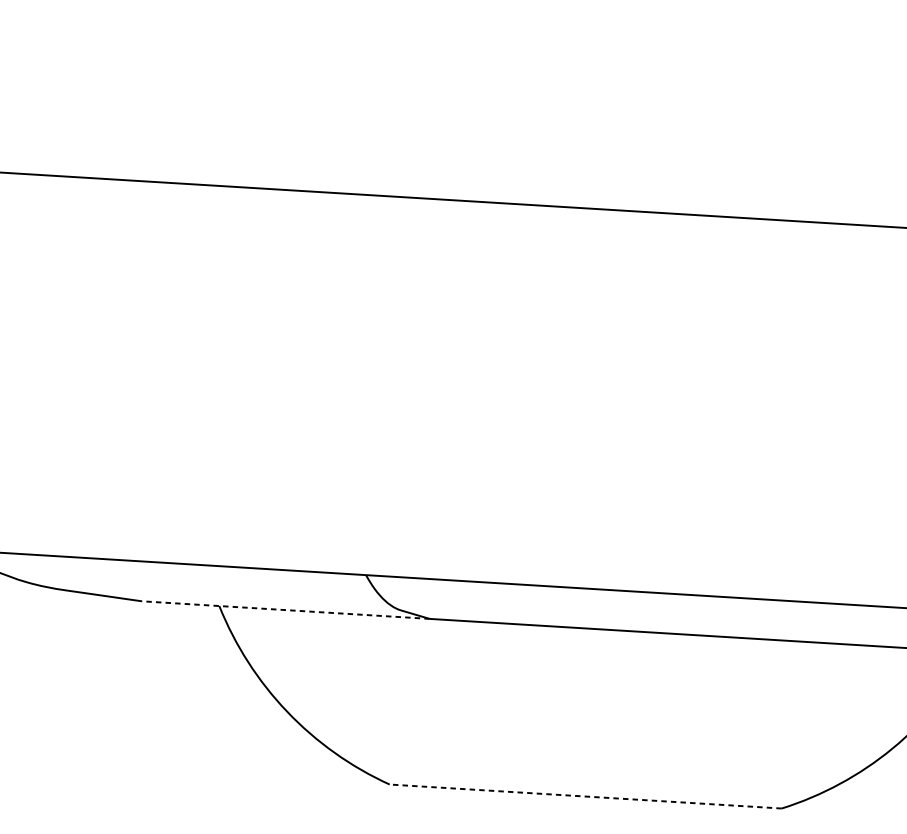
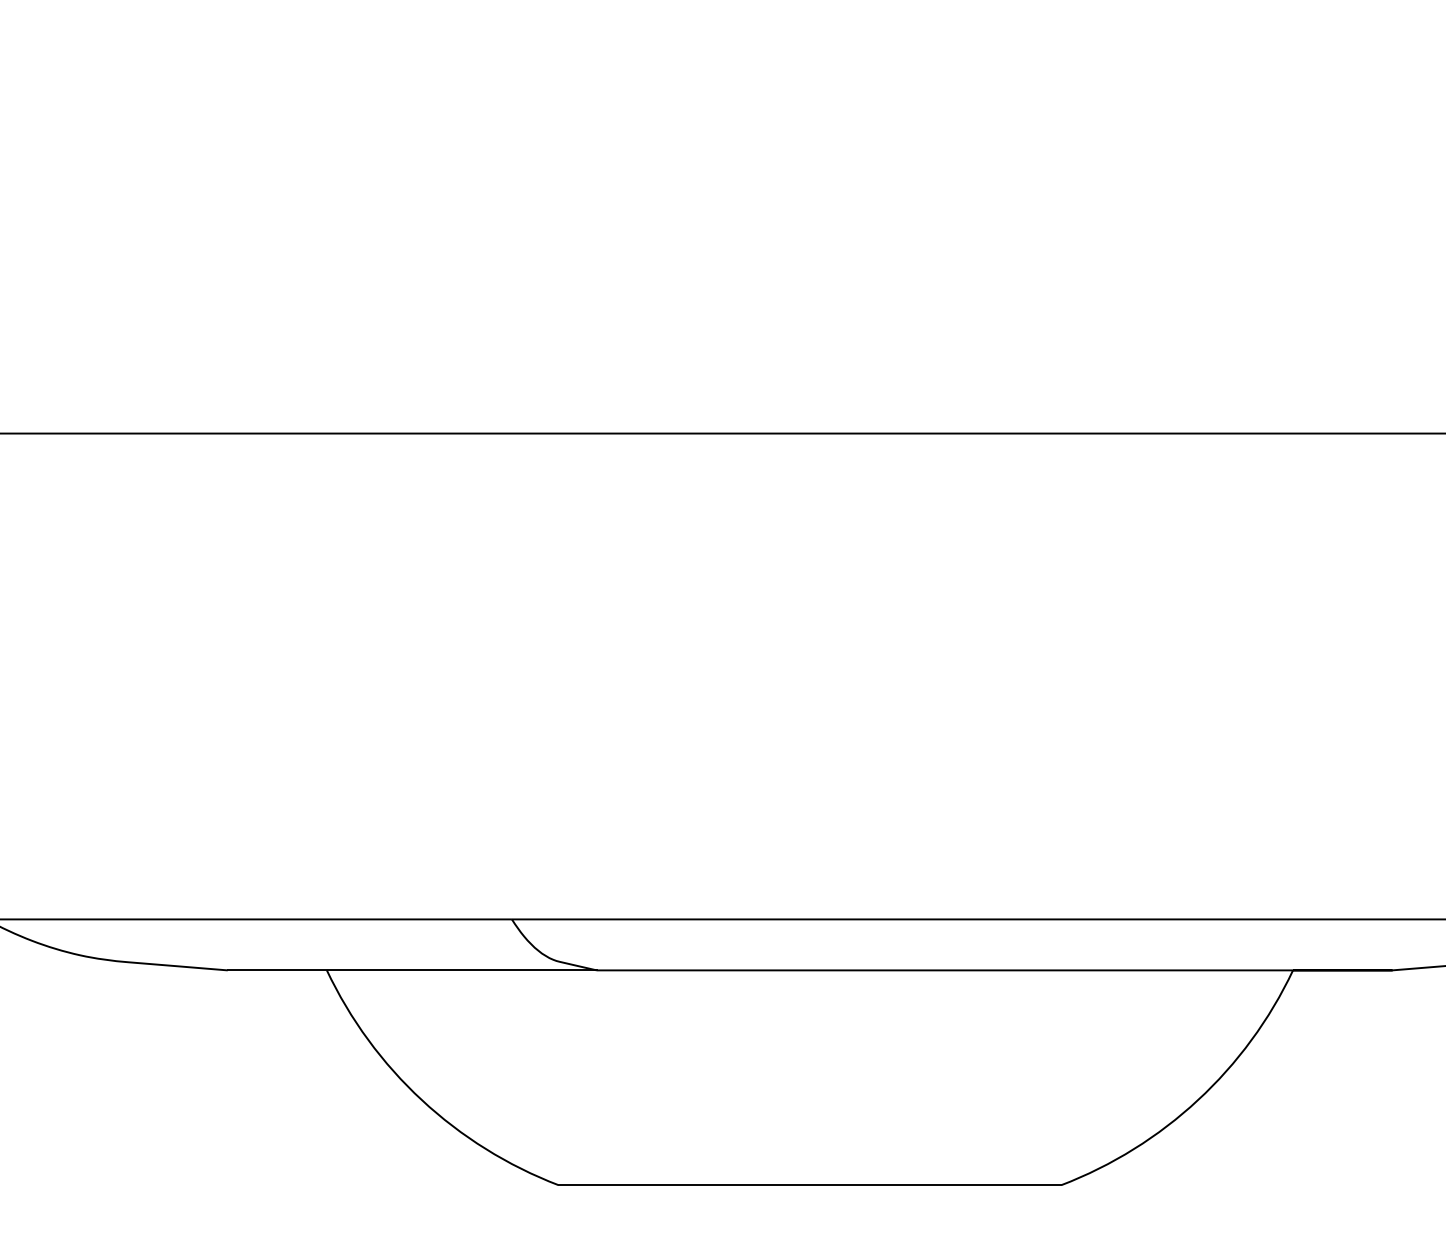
line: (286, 610) -> (412, 970), dashed -> solid
line: (585, 796) -> (809, 1185), dashed -> solid

